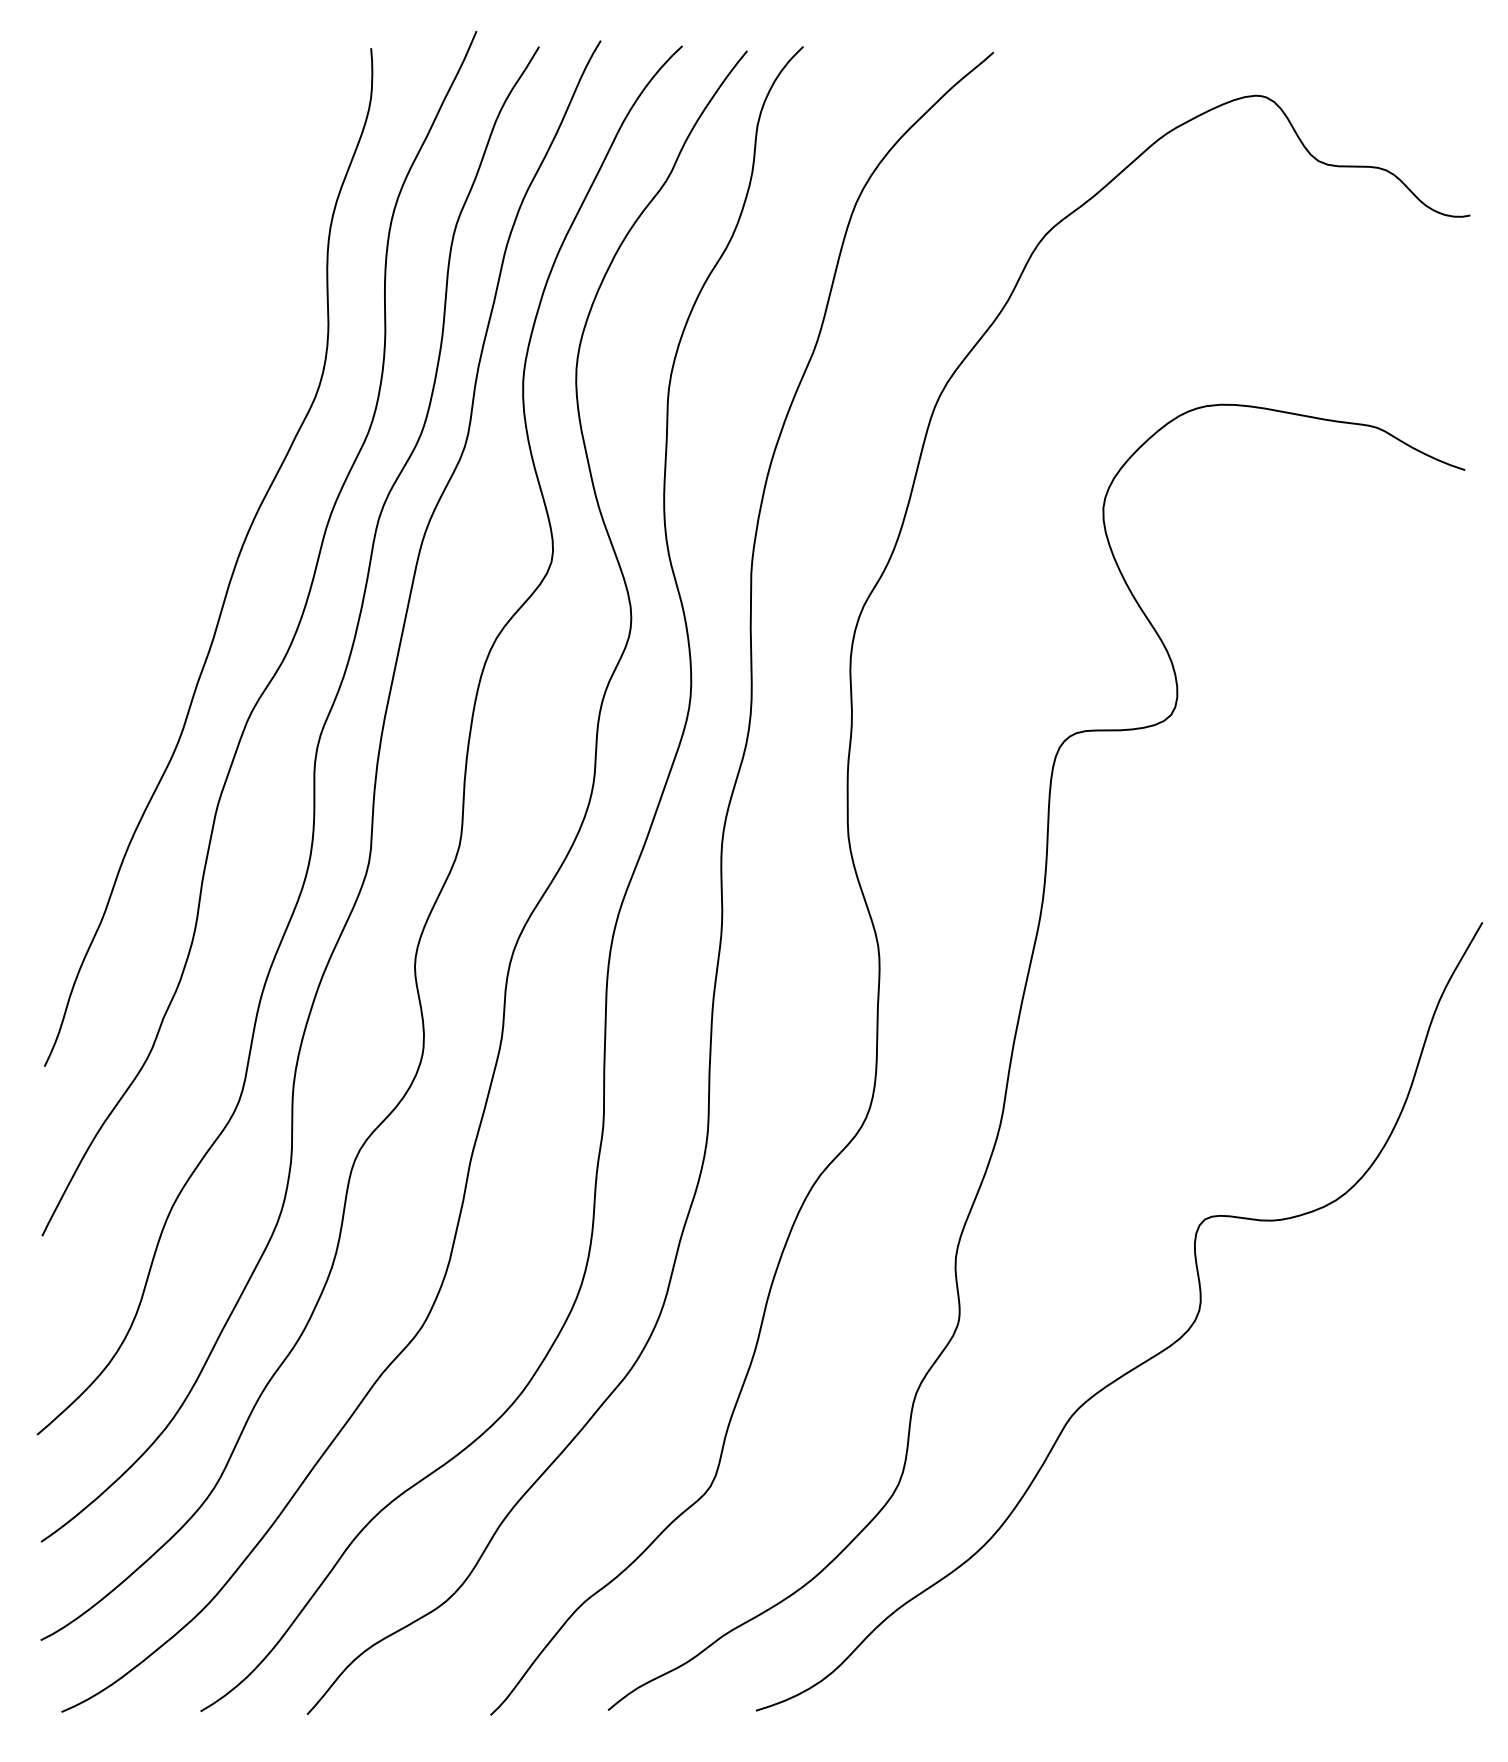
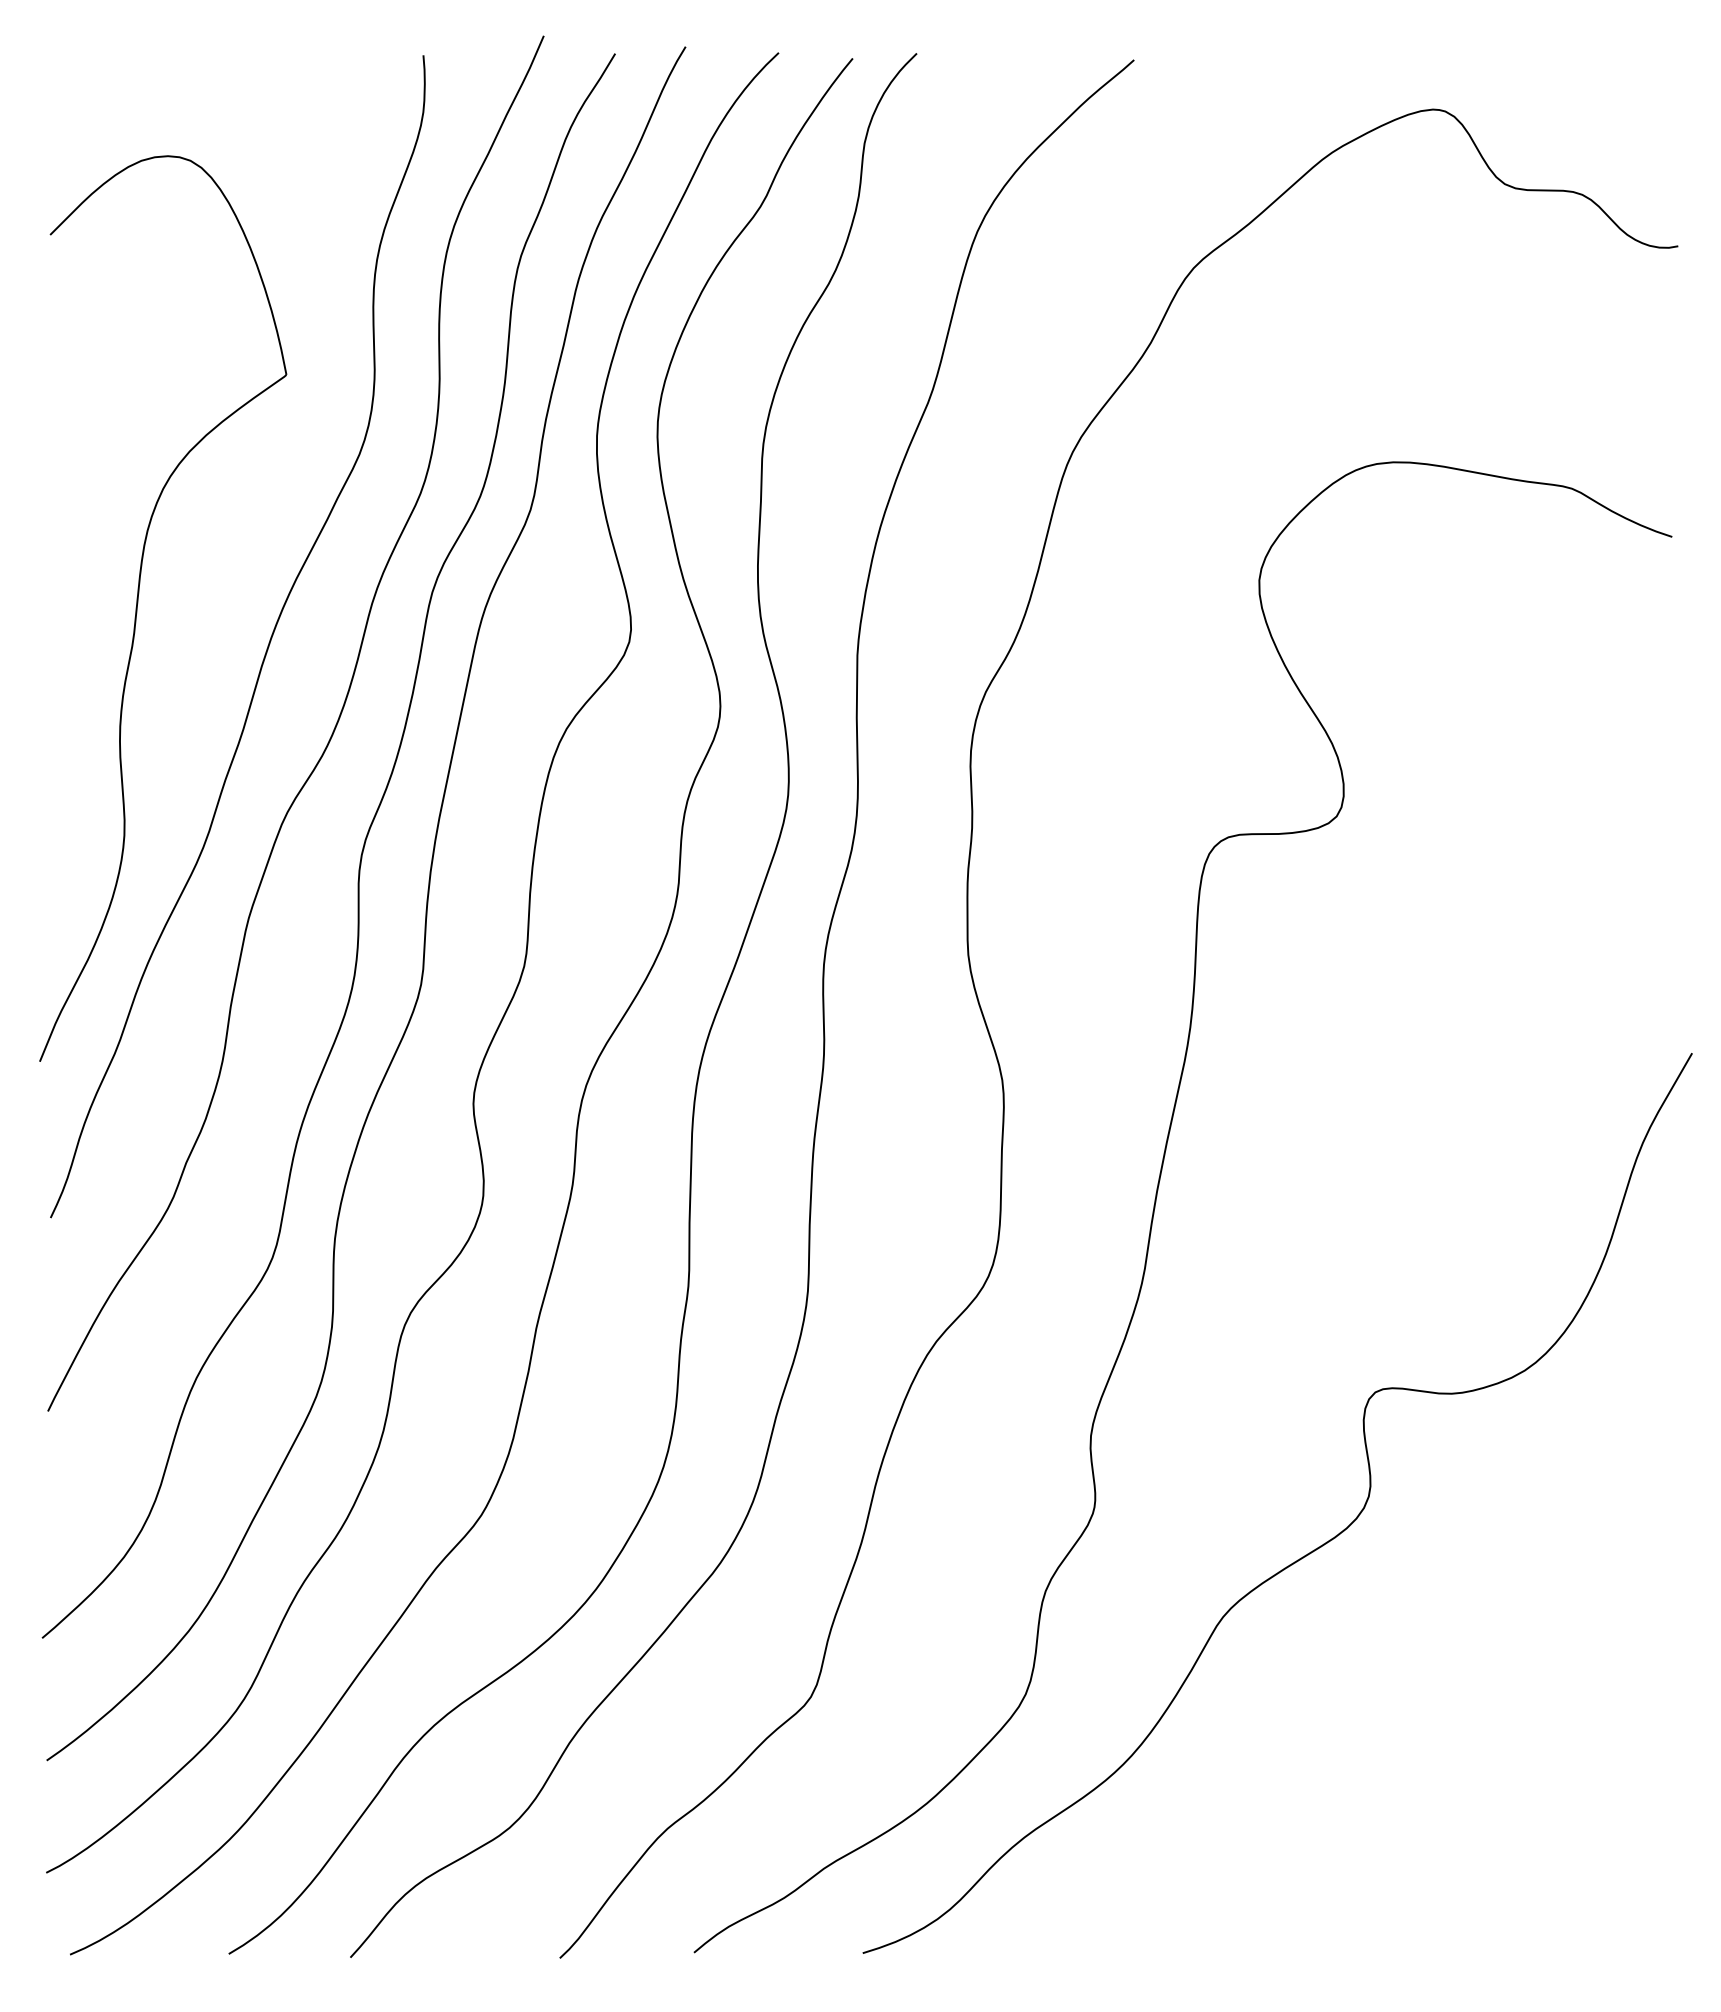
part: (121, 528) -> (138, 603), added

